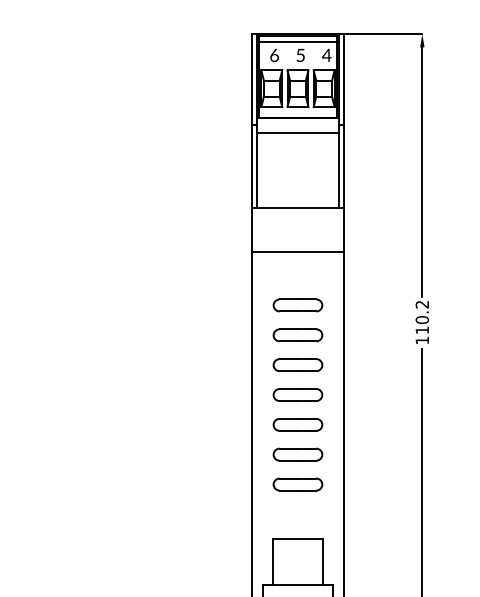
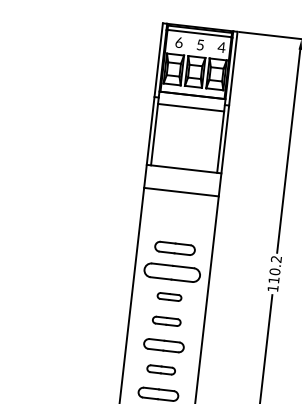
line: (297, 252) -> (181, 192), moved
part: (297, 335) -> (171, 272), size x1.4
part: (297, 364) -> (169, 296), size x0.6
part: (297, 394) -> (166, 320), size x0.7
part: (297, 454) -> (160, 369), size x0.7

